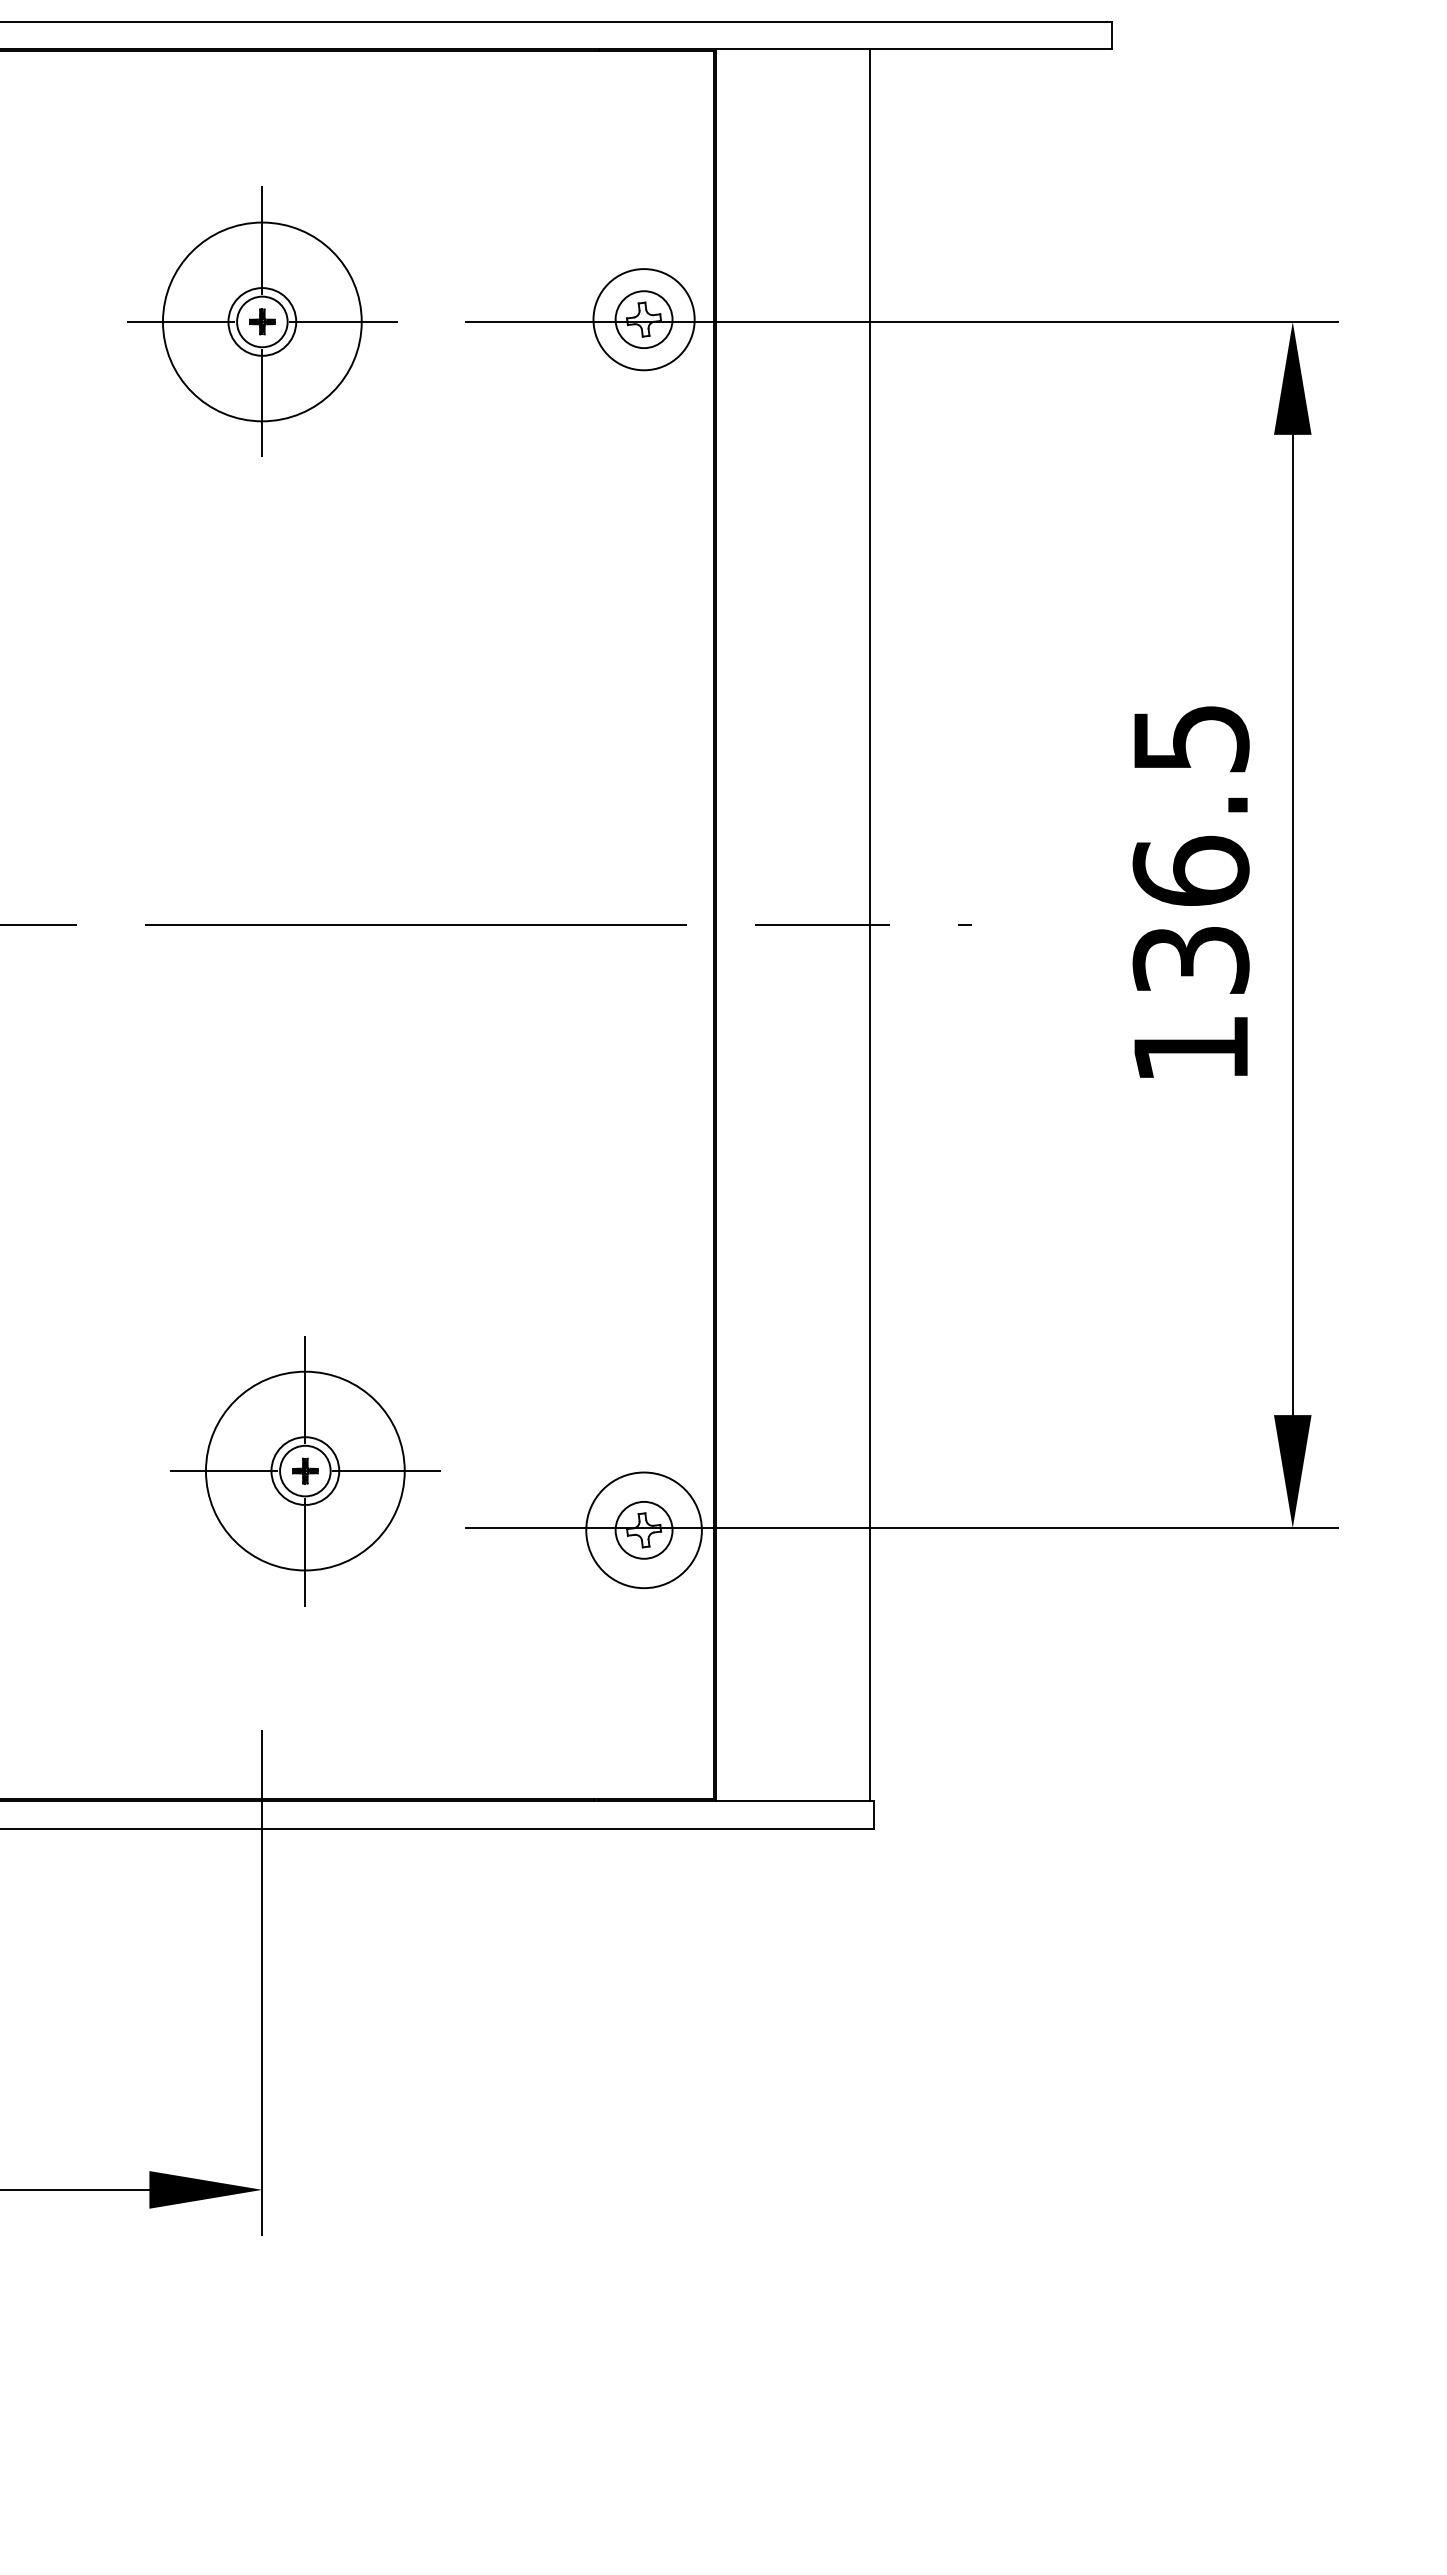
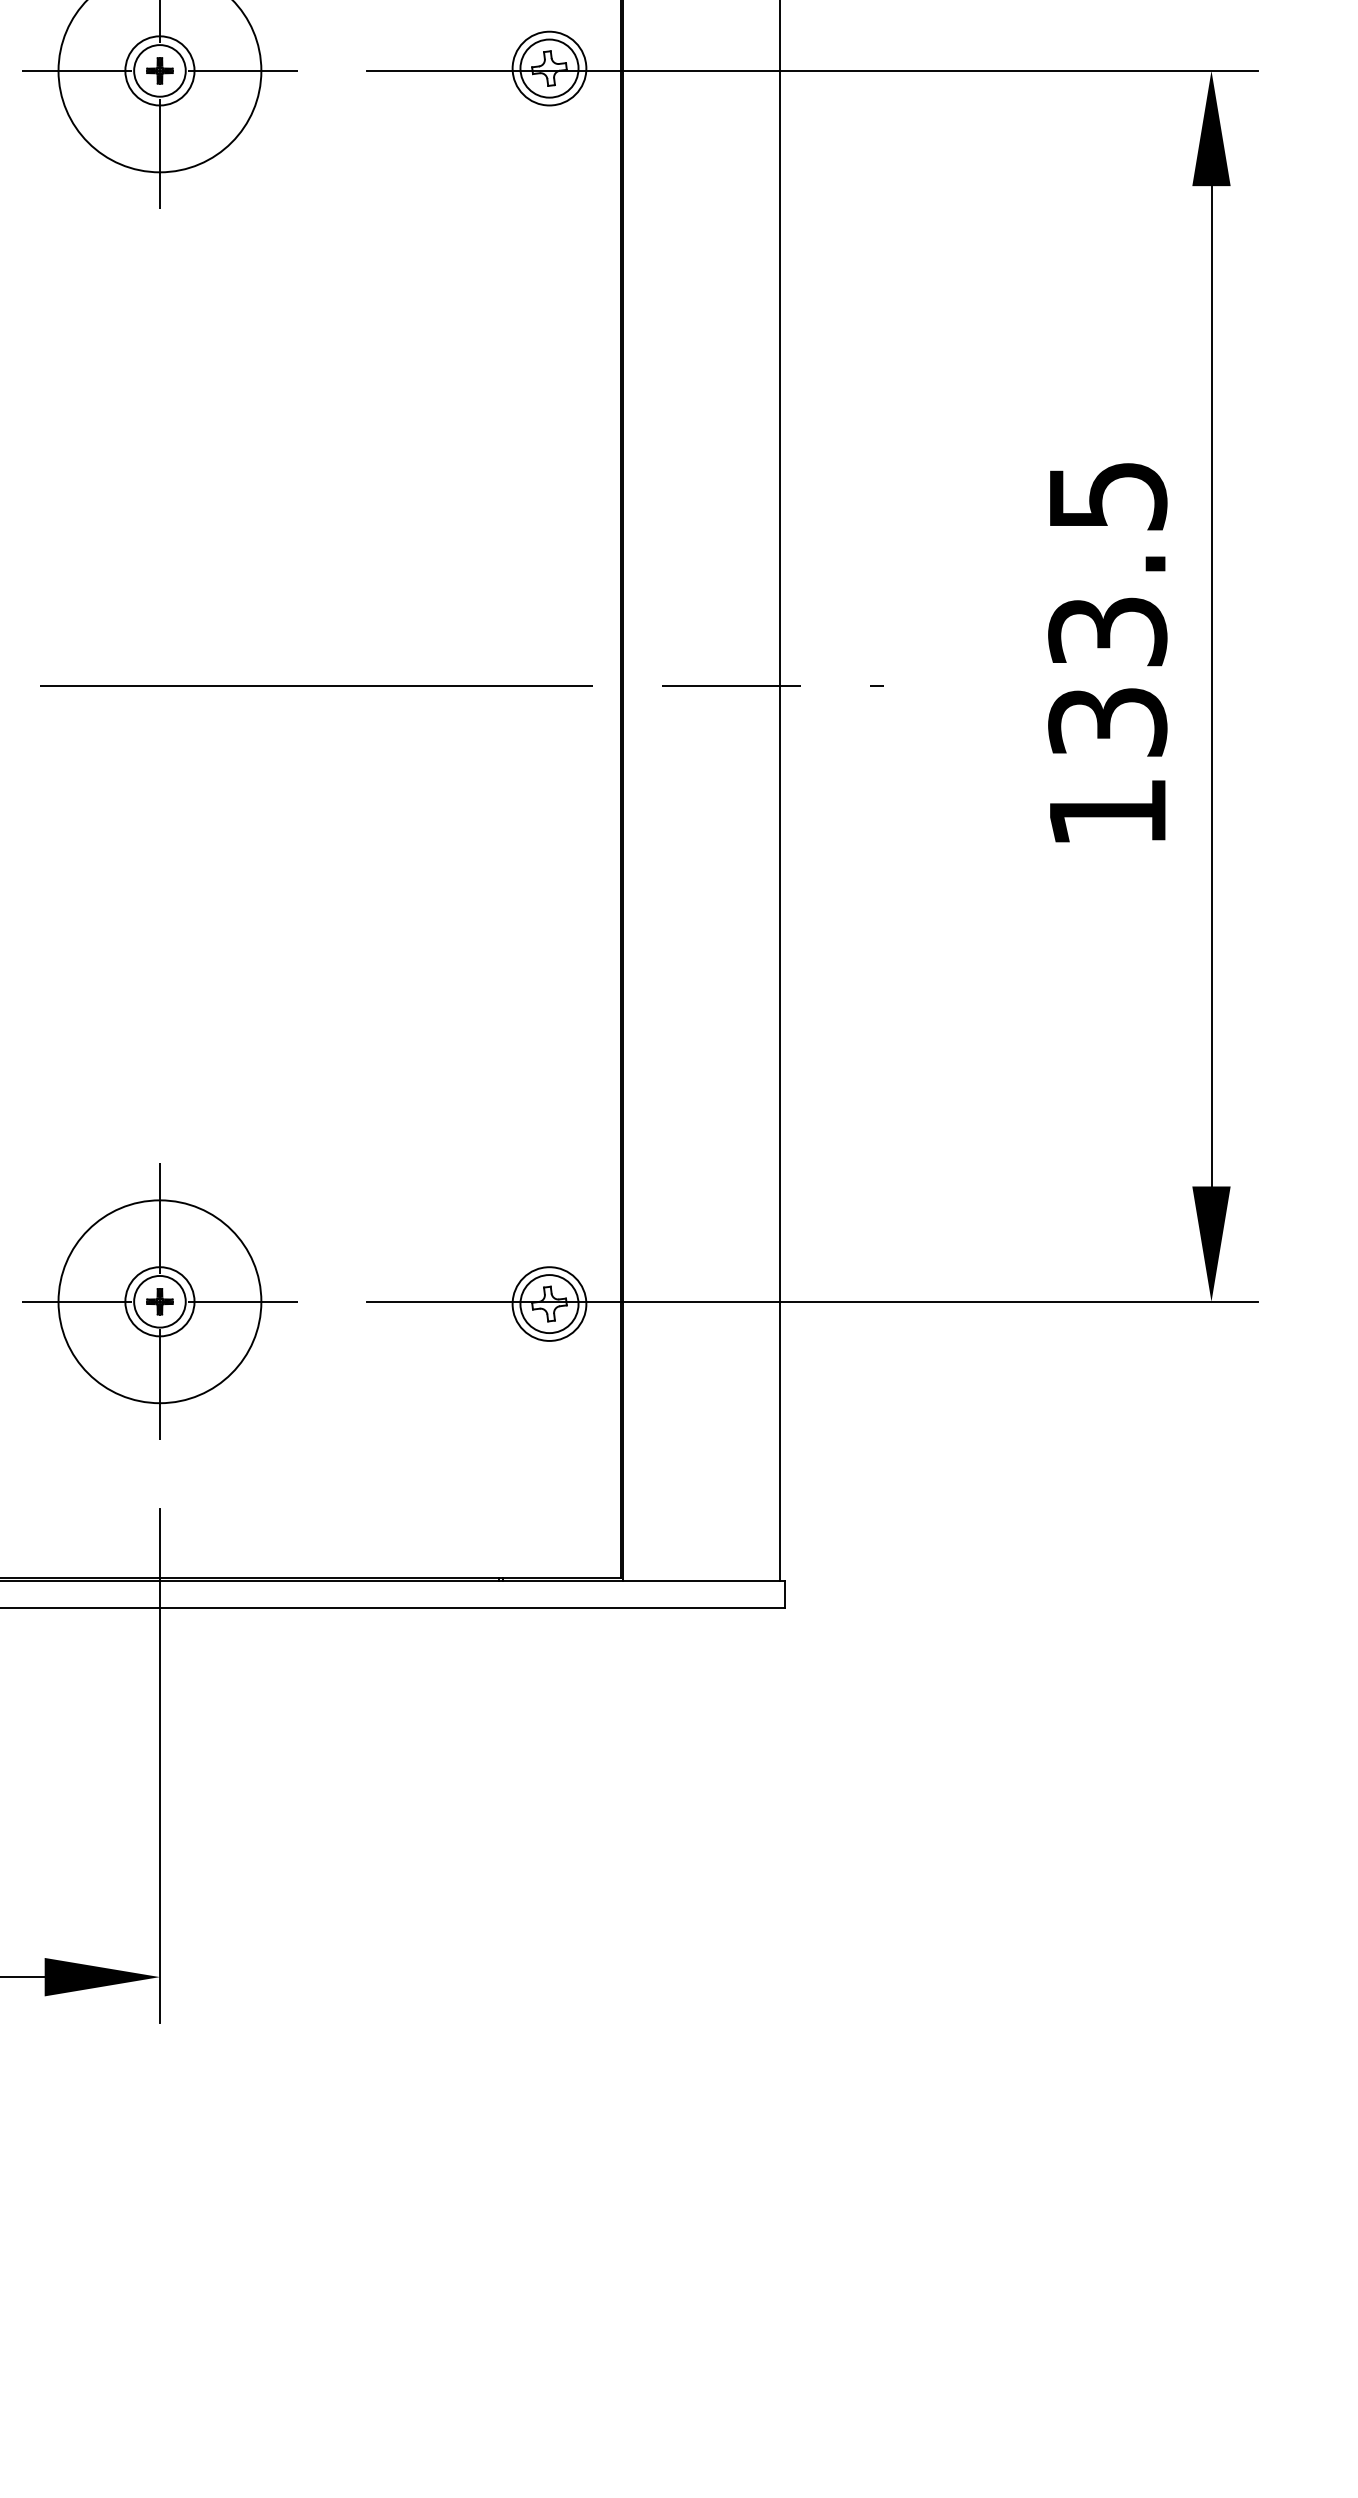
circle: (643, 319) -> (548, 68), size x0.71
text: (1190, 870) -> (1107, 630), 136.5 -> 133.5
part: (305, 1471) -> (160, 1302), moved
circle: (643, 1530) -> (548, 1304), size x0.62

